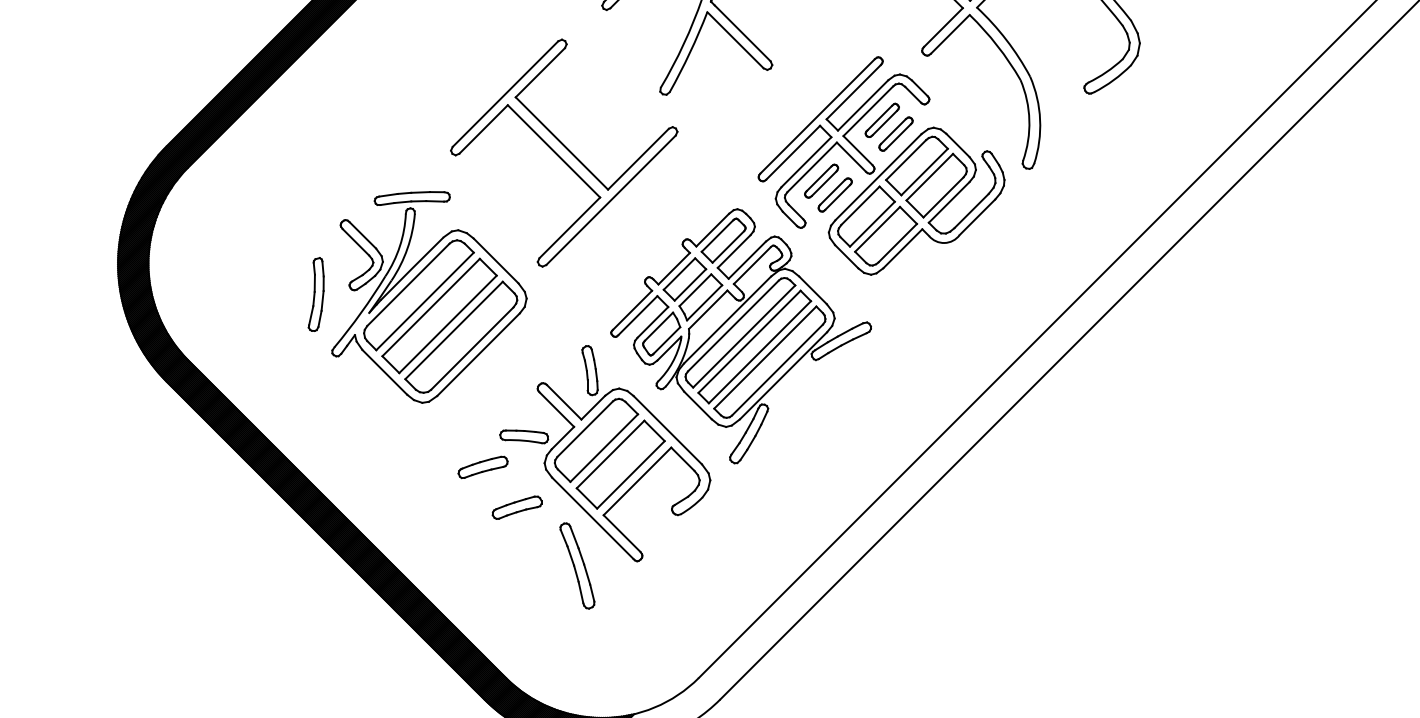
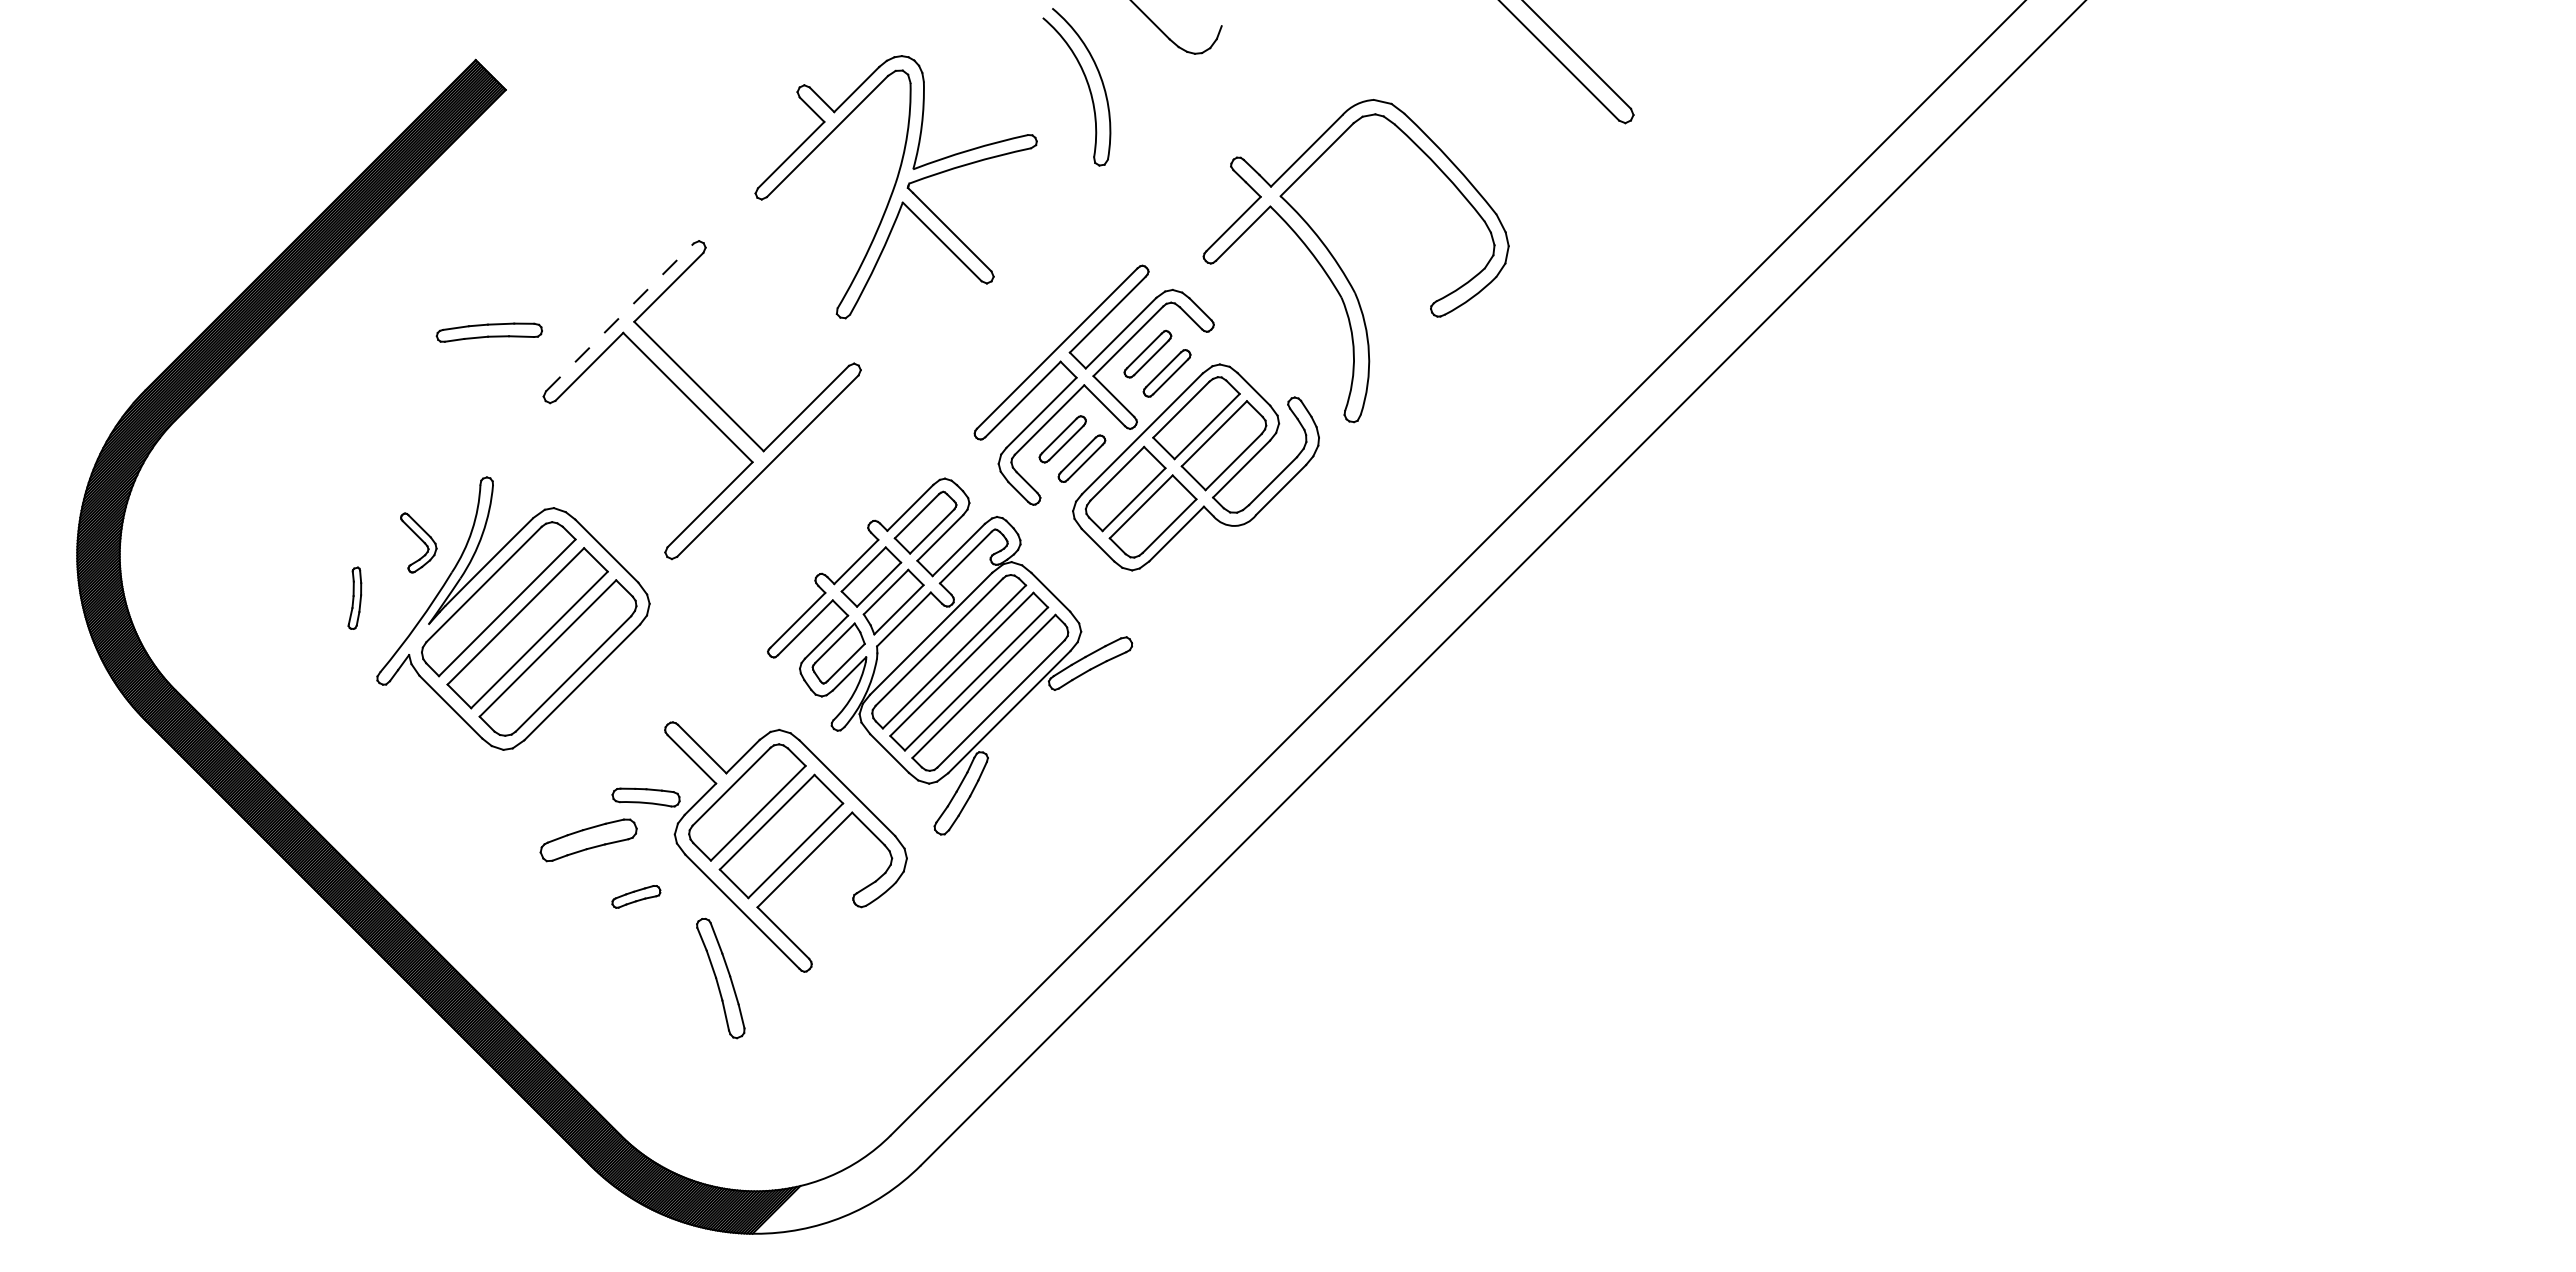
line: (505, 94) -> (619, 317), solid -> dashed
part: (411, 198) -> (488, 332), moved
part: (361, 254) -> (418, 542), size x0.6
part: (315, 294) -> (354, 598), size x0.6
part: (590, 370) -> (738, 704), removed
part: (483, 467) -> (588, 840), size x1.4
part: (517, 507) -> (636, 896), size x0.7

